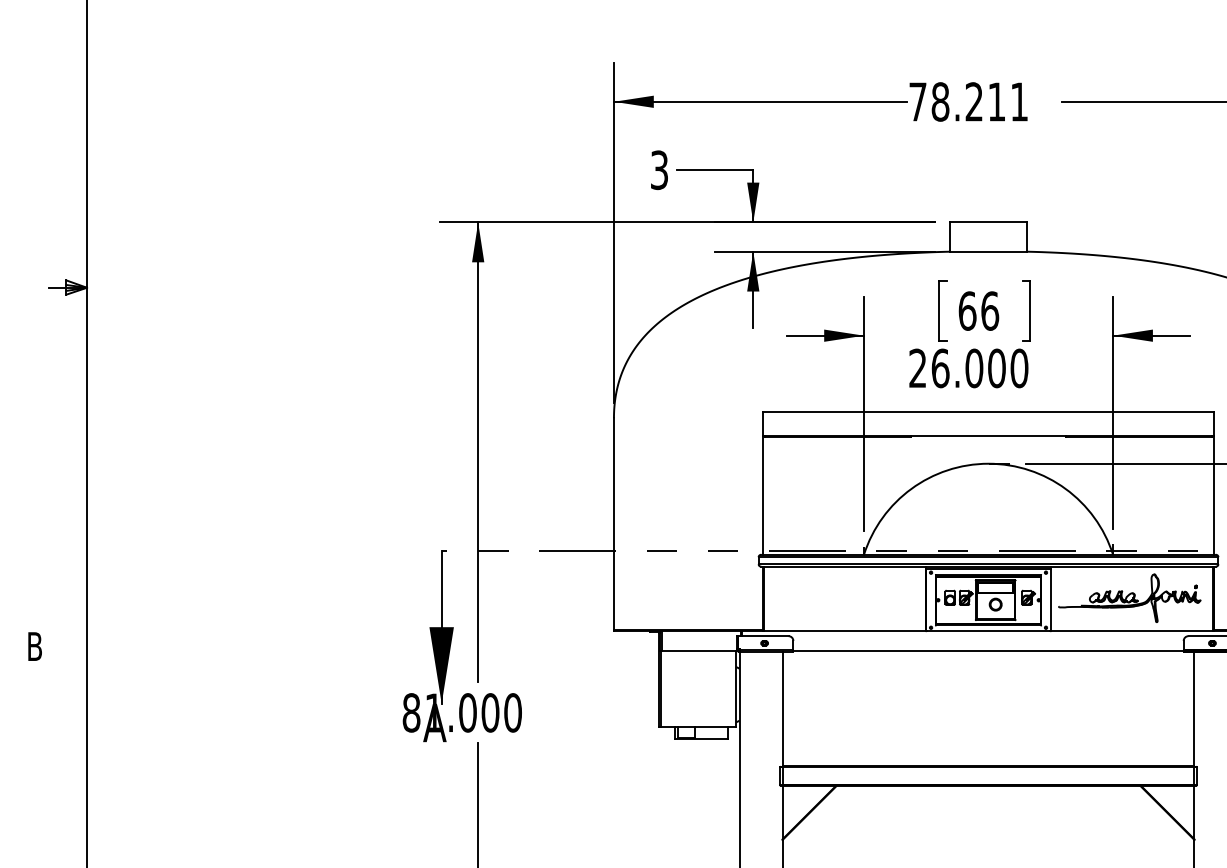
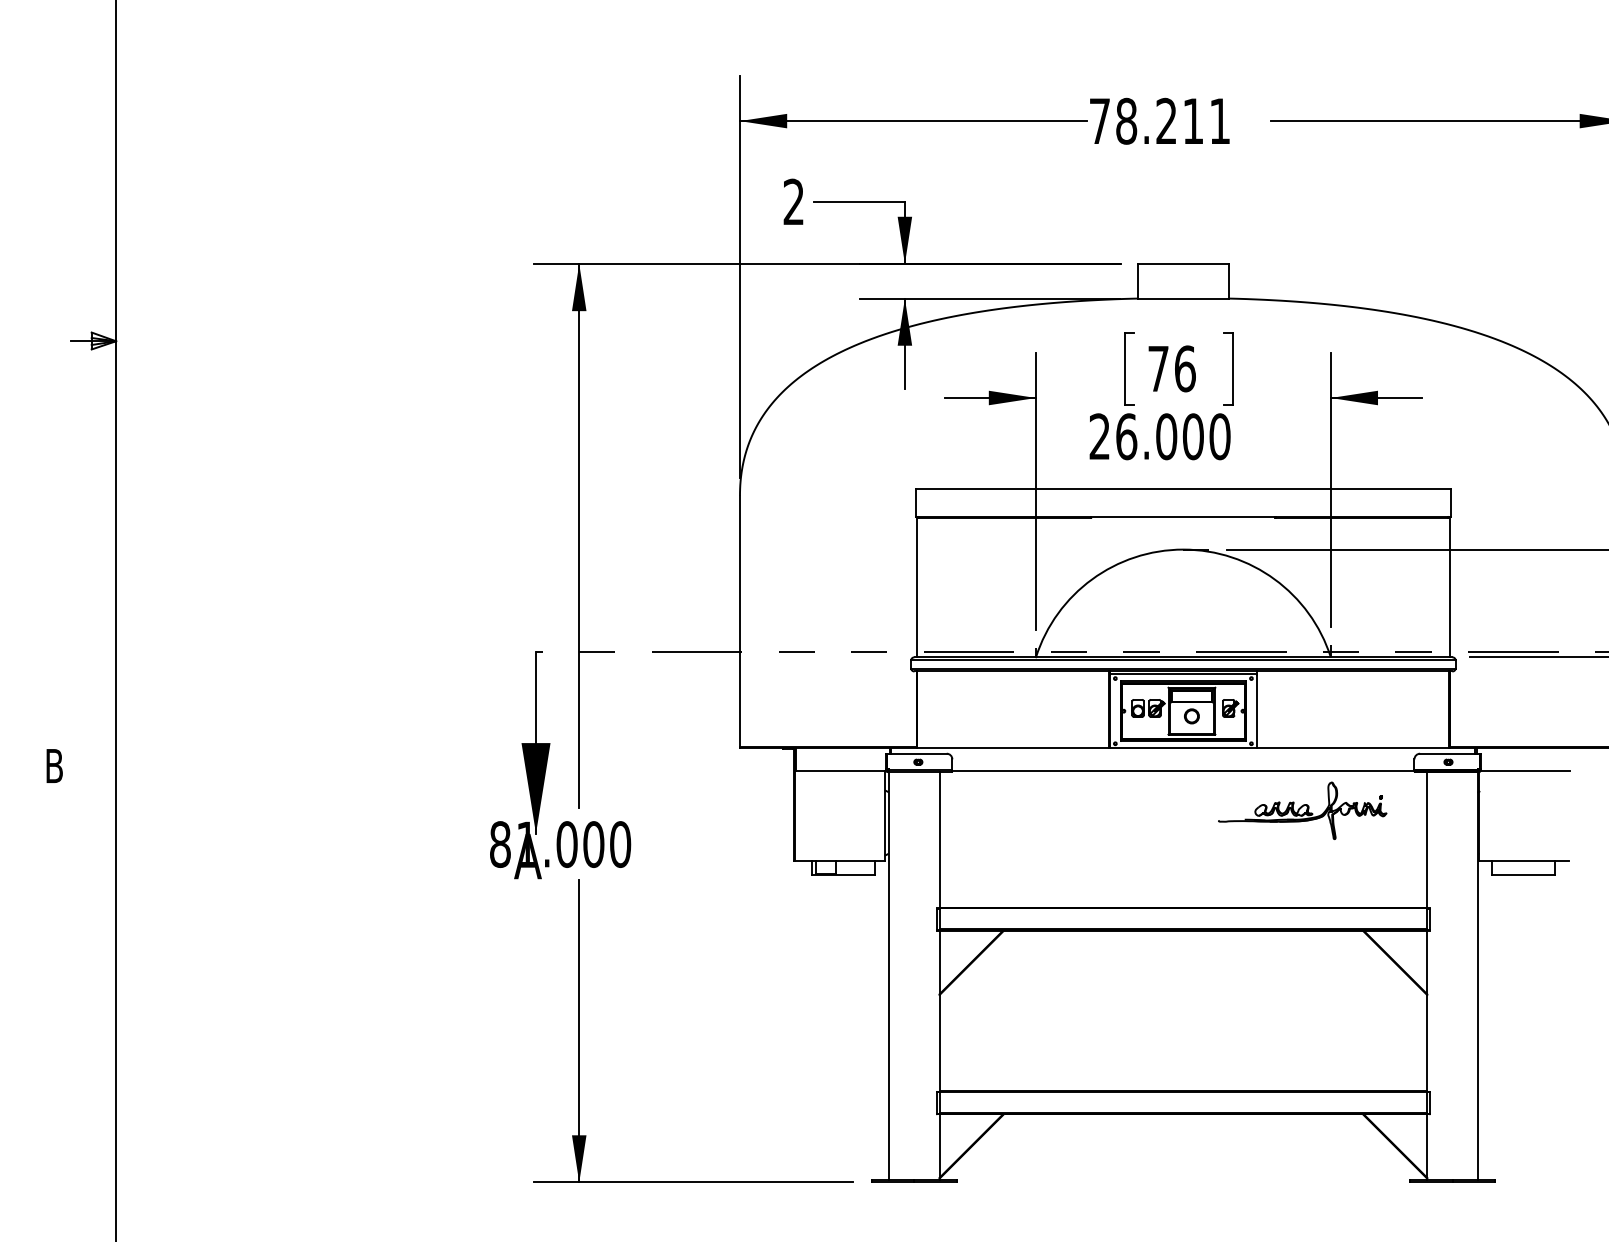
text: (659, 170) -> (793, 202), 3 -> 2
text: (967, 310) -> (1158, 368), 66 -> 76
part: (1129, 597) -> (1302, 810), moved

